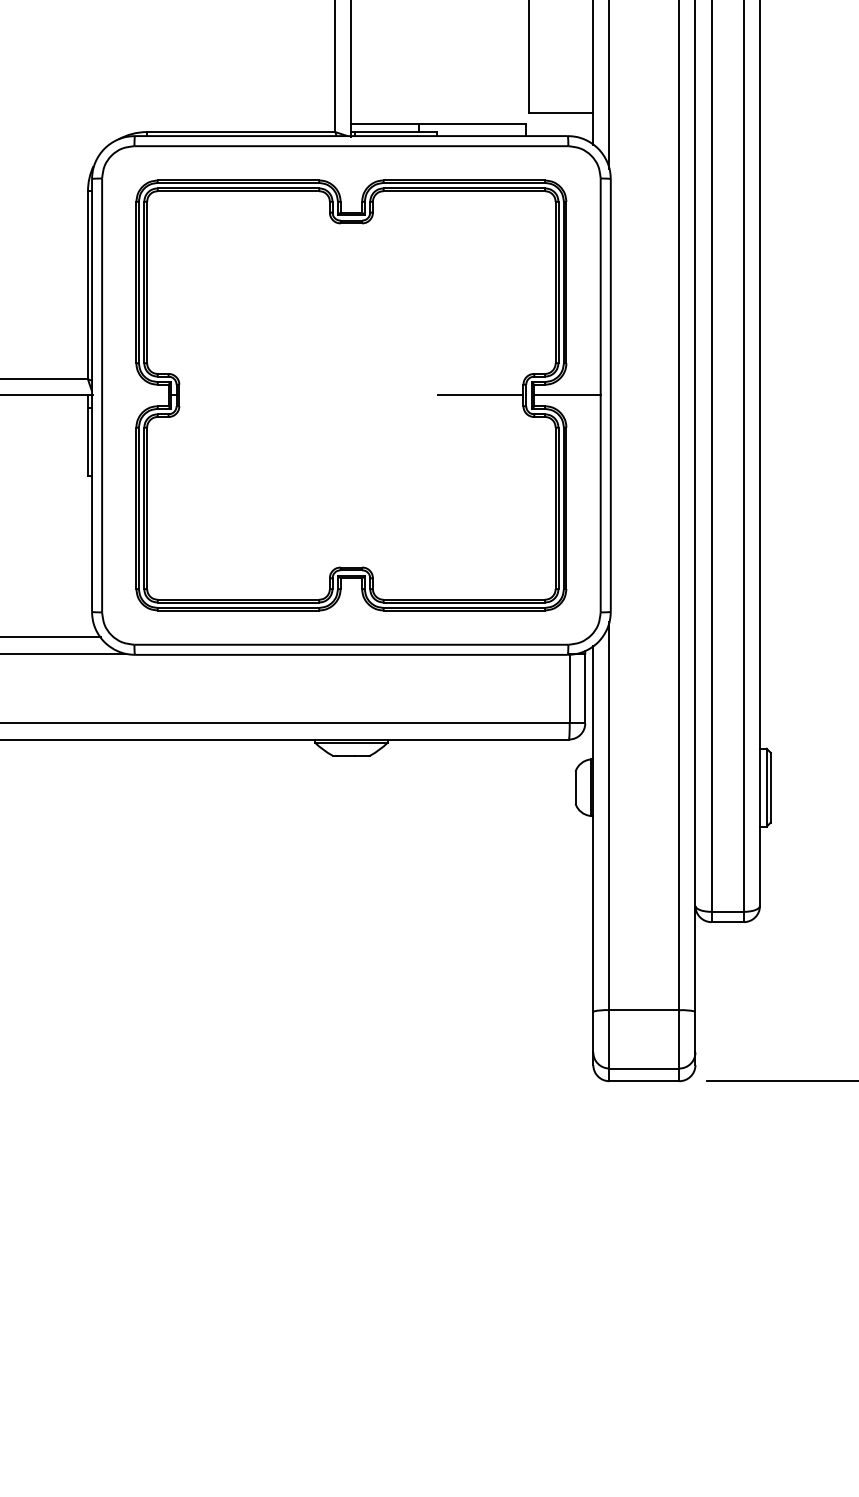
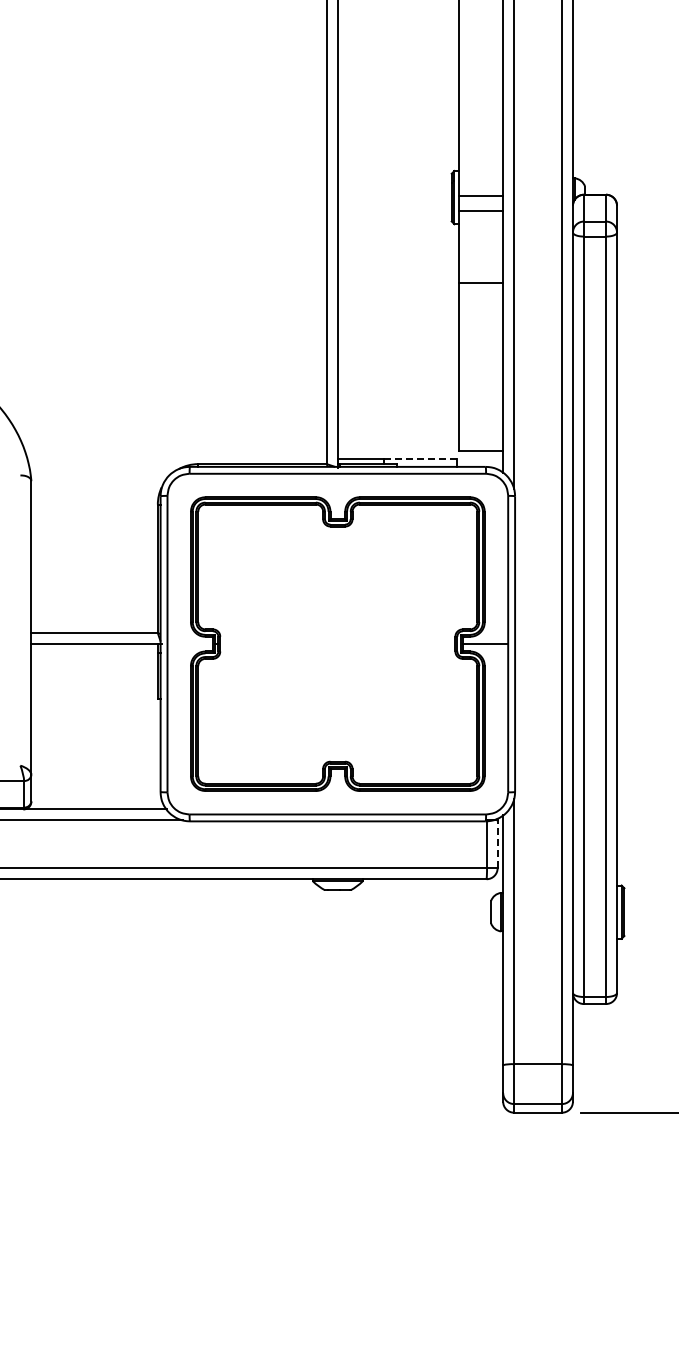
line: (472, 123) -> (420, 458), solid -> dashed
line: (479, 396) -> (425, 644), removed
line: (585, 688) -> (497, 844), solid -> dashed

